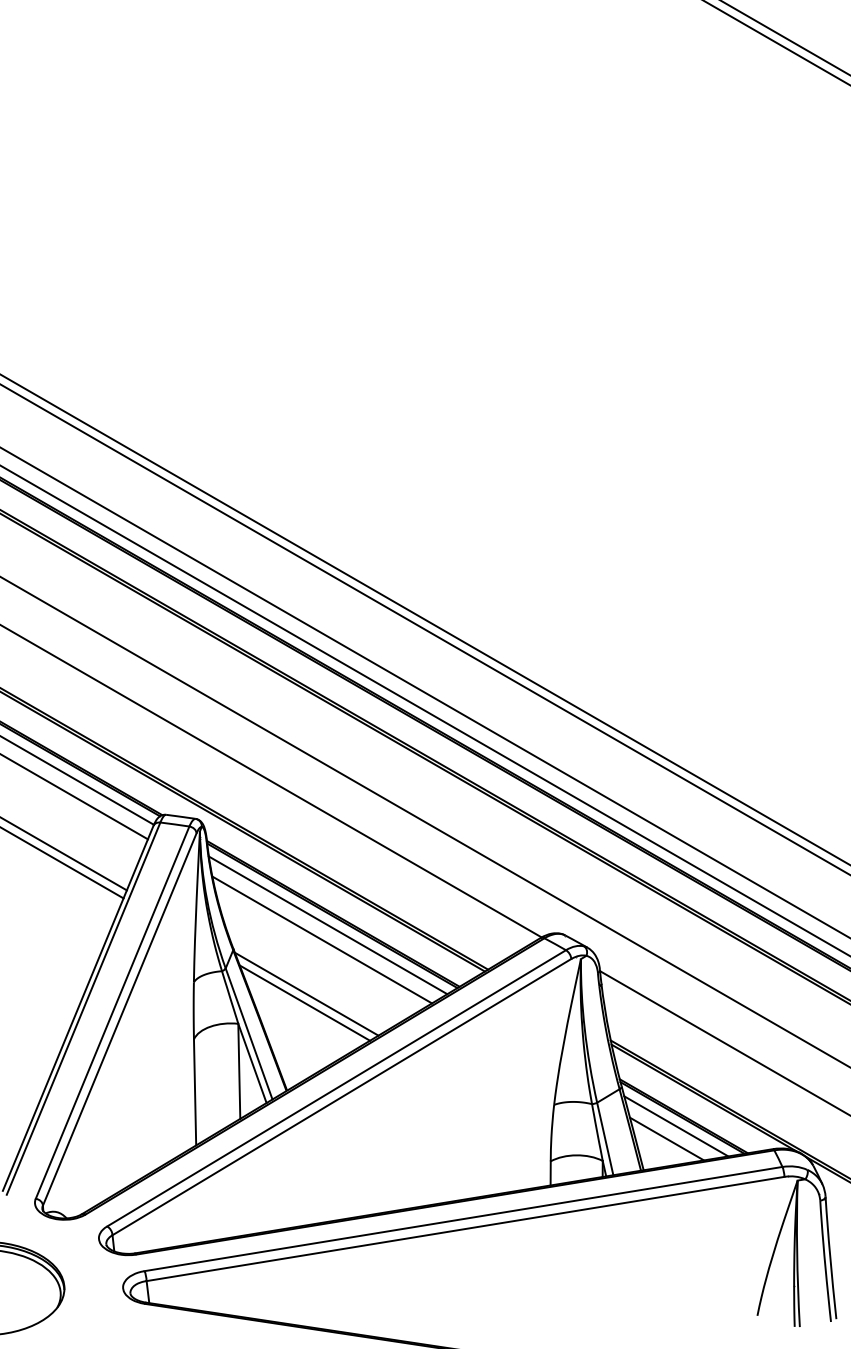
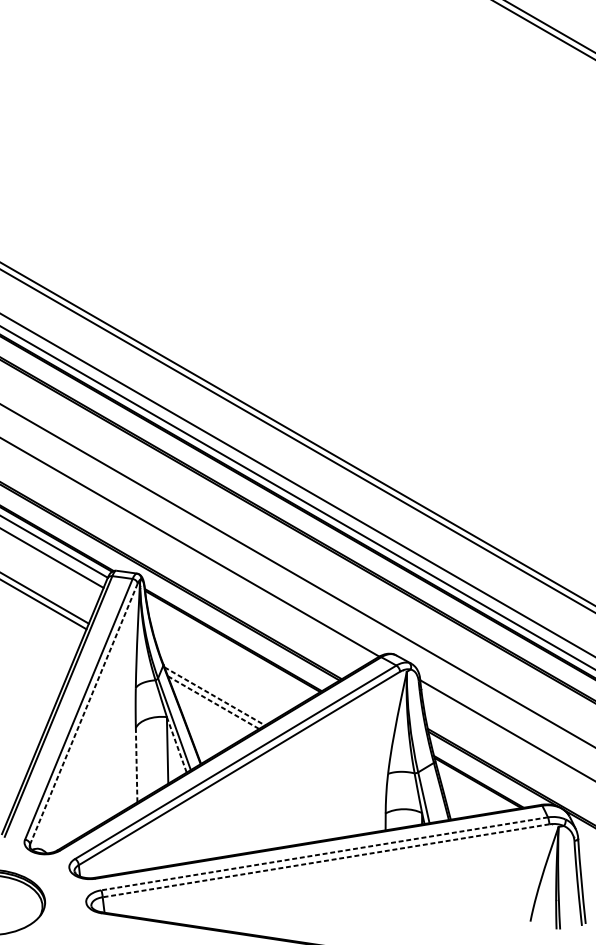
line: (327, 925) -> (229, 648), removed
line: (322, 939) -> (225, 658), removed
line: (306, 994) -> (214, 696), solid -> dashed
line: (305, 1003) -> (213, 702), solid -> dashed
line: (119, 1020) -> (83, 714), solid -> dashed
line: (252, 1063) -> (176, 744), solid -> dashed
line: (195, 1092) -> (136, 765), solid -> dashed
line: (676, 1126) -> (473, 789), removed
line: (666, 1138) -> (466, 797), removed
line: (463, 1219) -> (324, 854), solid -> dashed
line: (465, 1229) -> (326, 861), solid -> dashed

